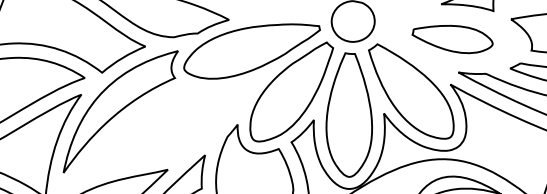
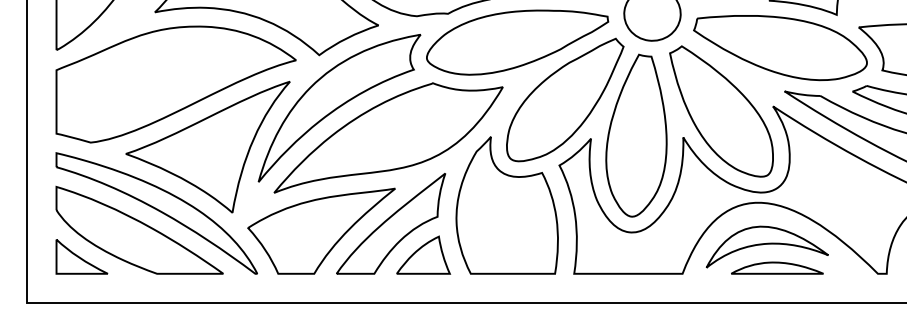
part: (452, 40) -> (780, 48), size x1.67
part: (159, 131) -> (388, 137), added

